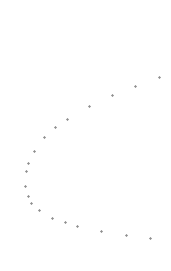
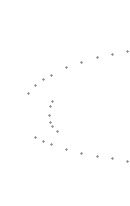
part: (32, 187) -> (53, 116), moved

